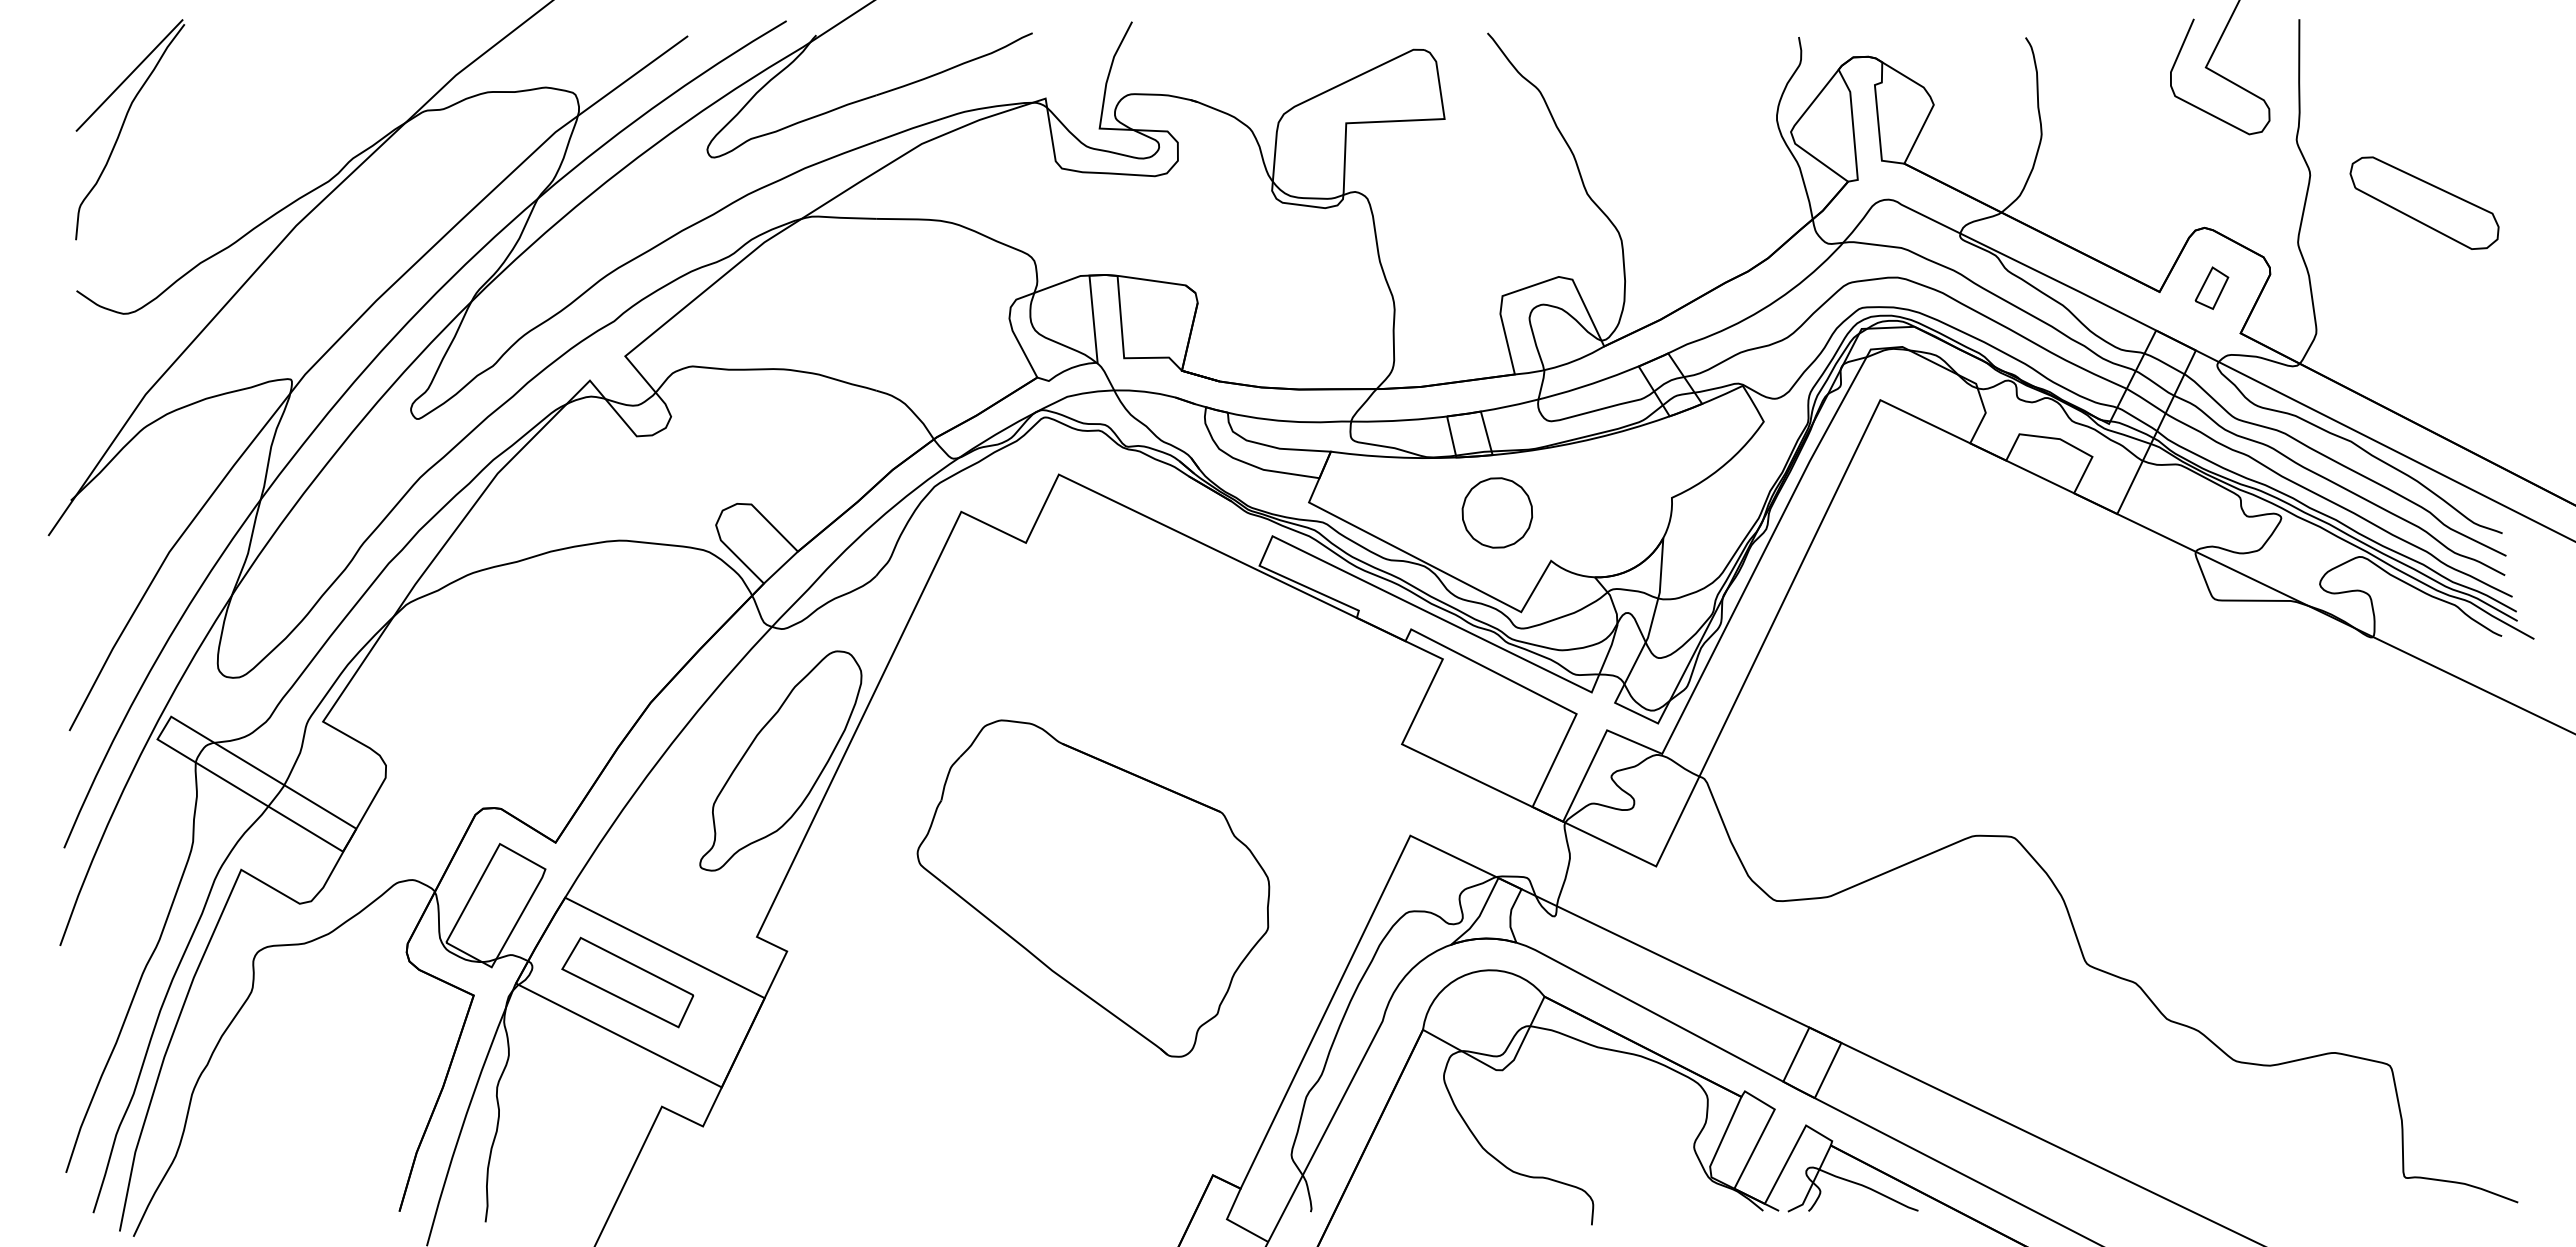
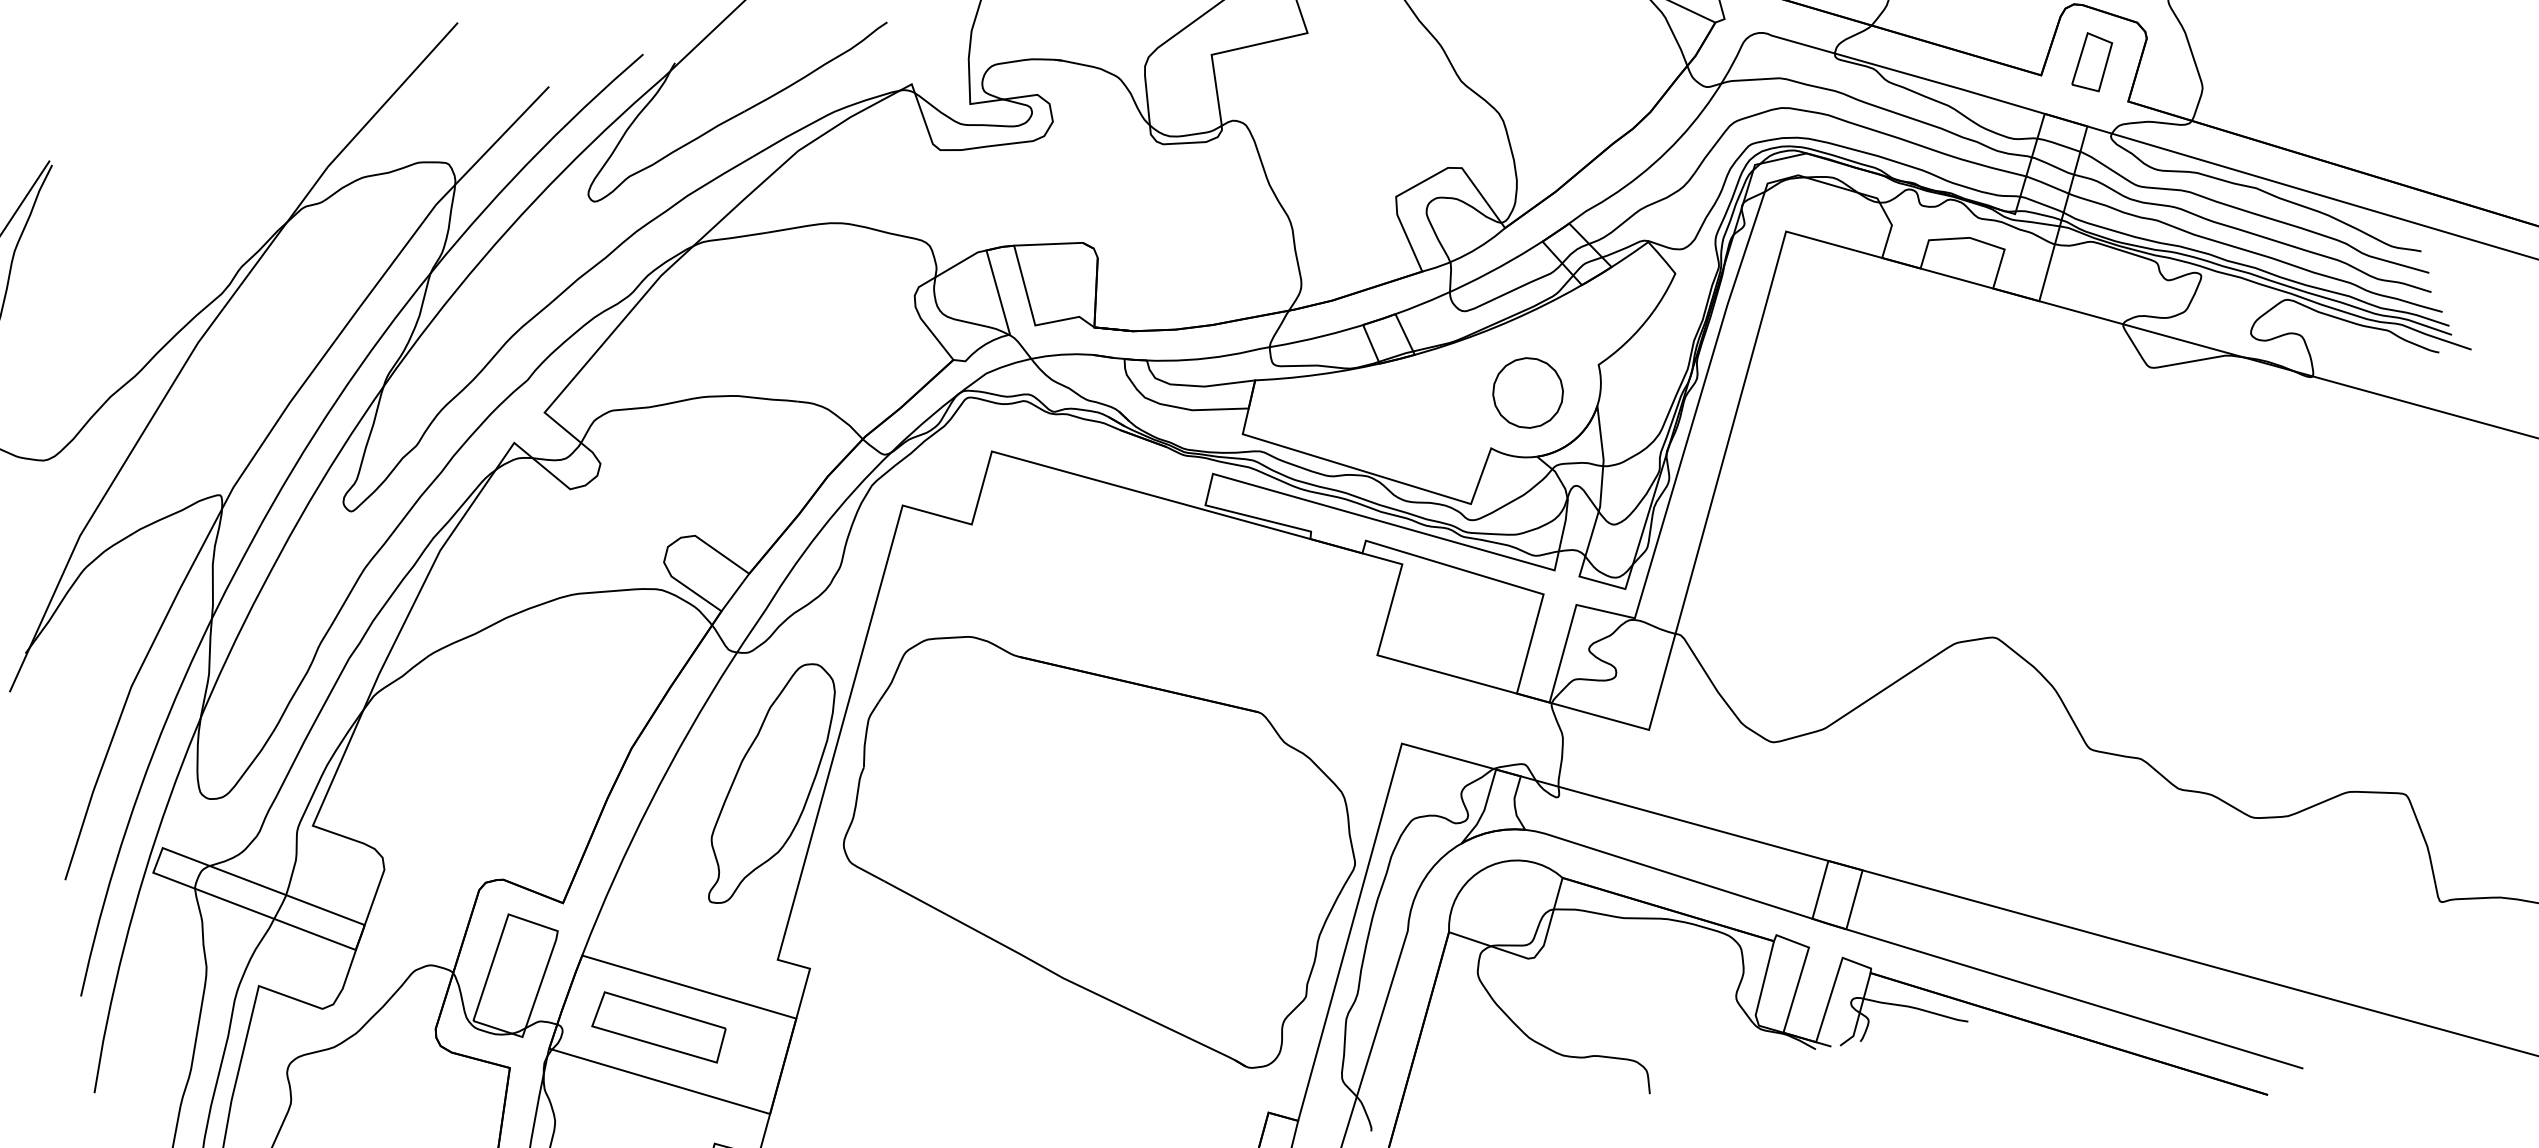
part: (2211, 287) -> (2091, 61), size x1.43
part: (1496, 512) -> (1527, 392), moved
part: (1093, 888) -> (1099, 852), size x1.43

